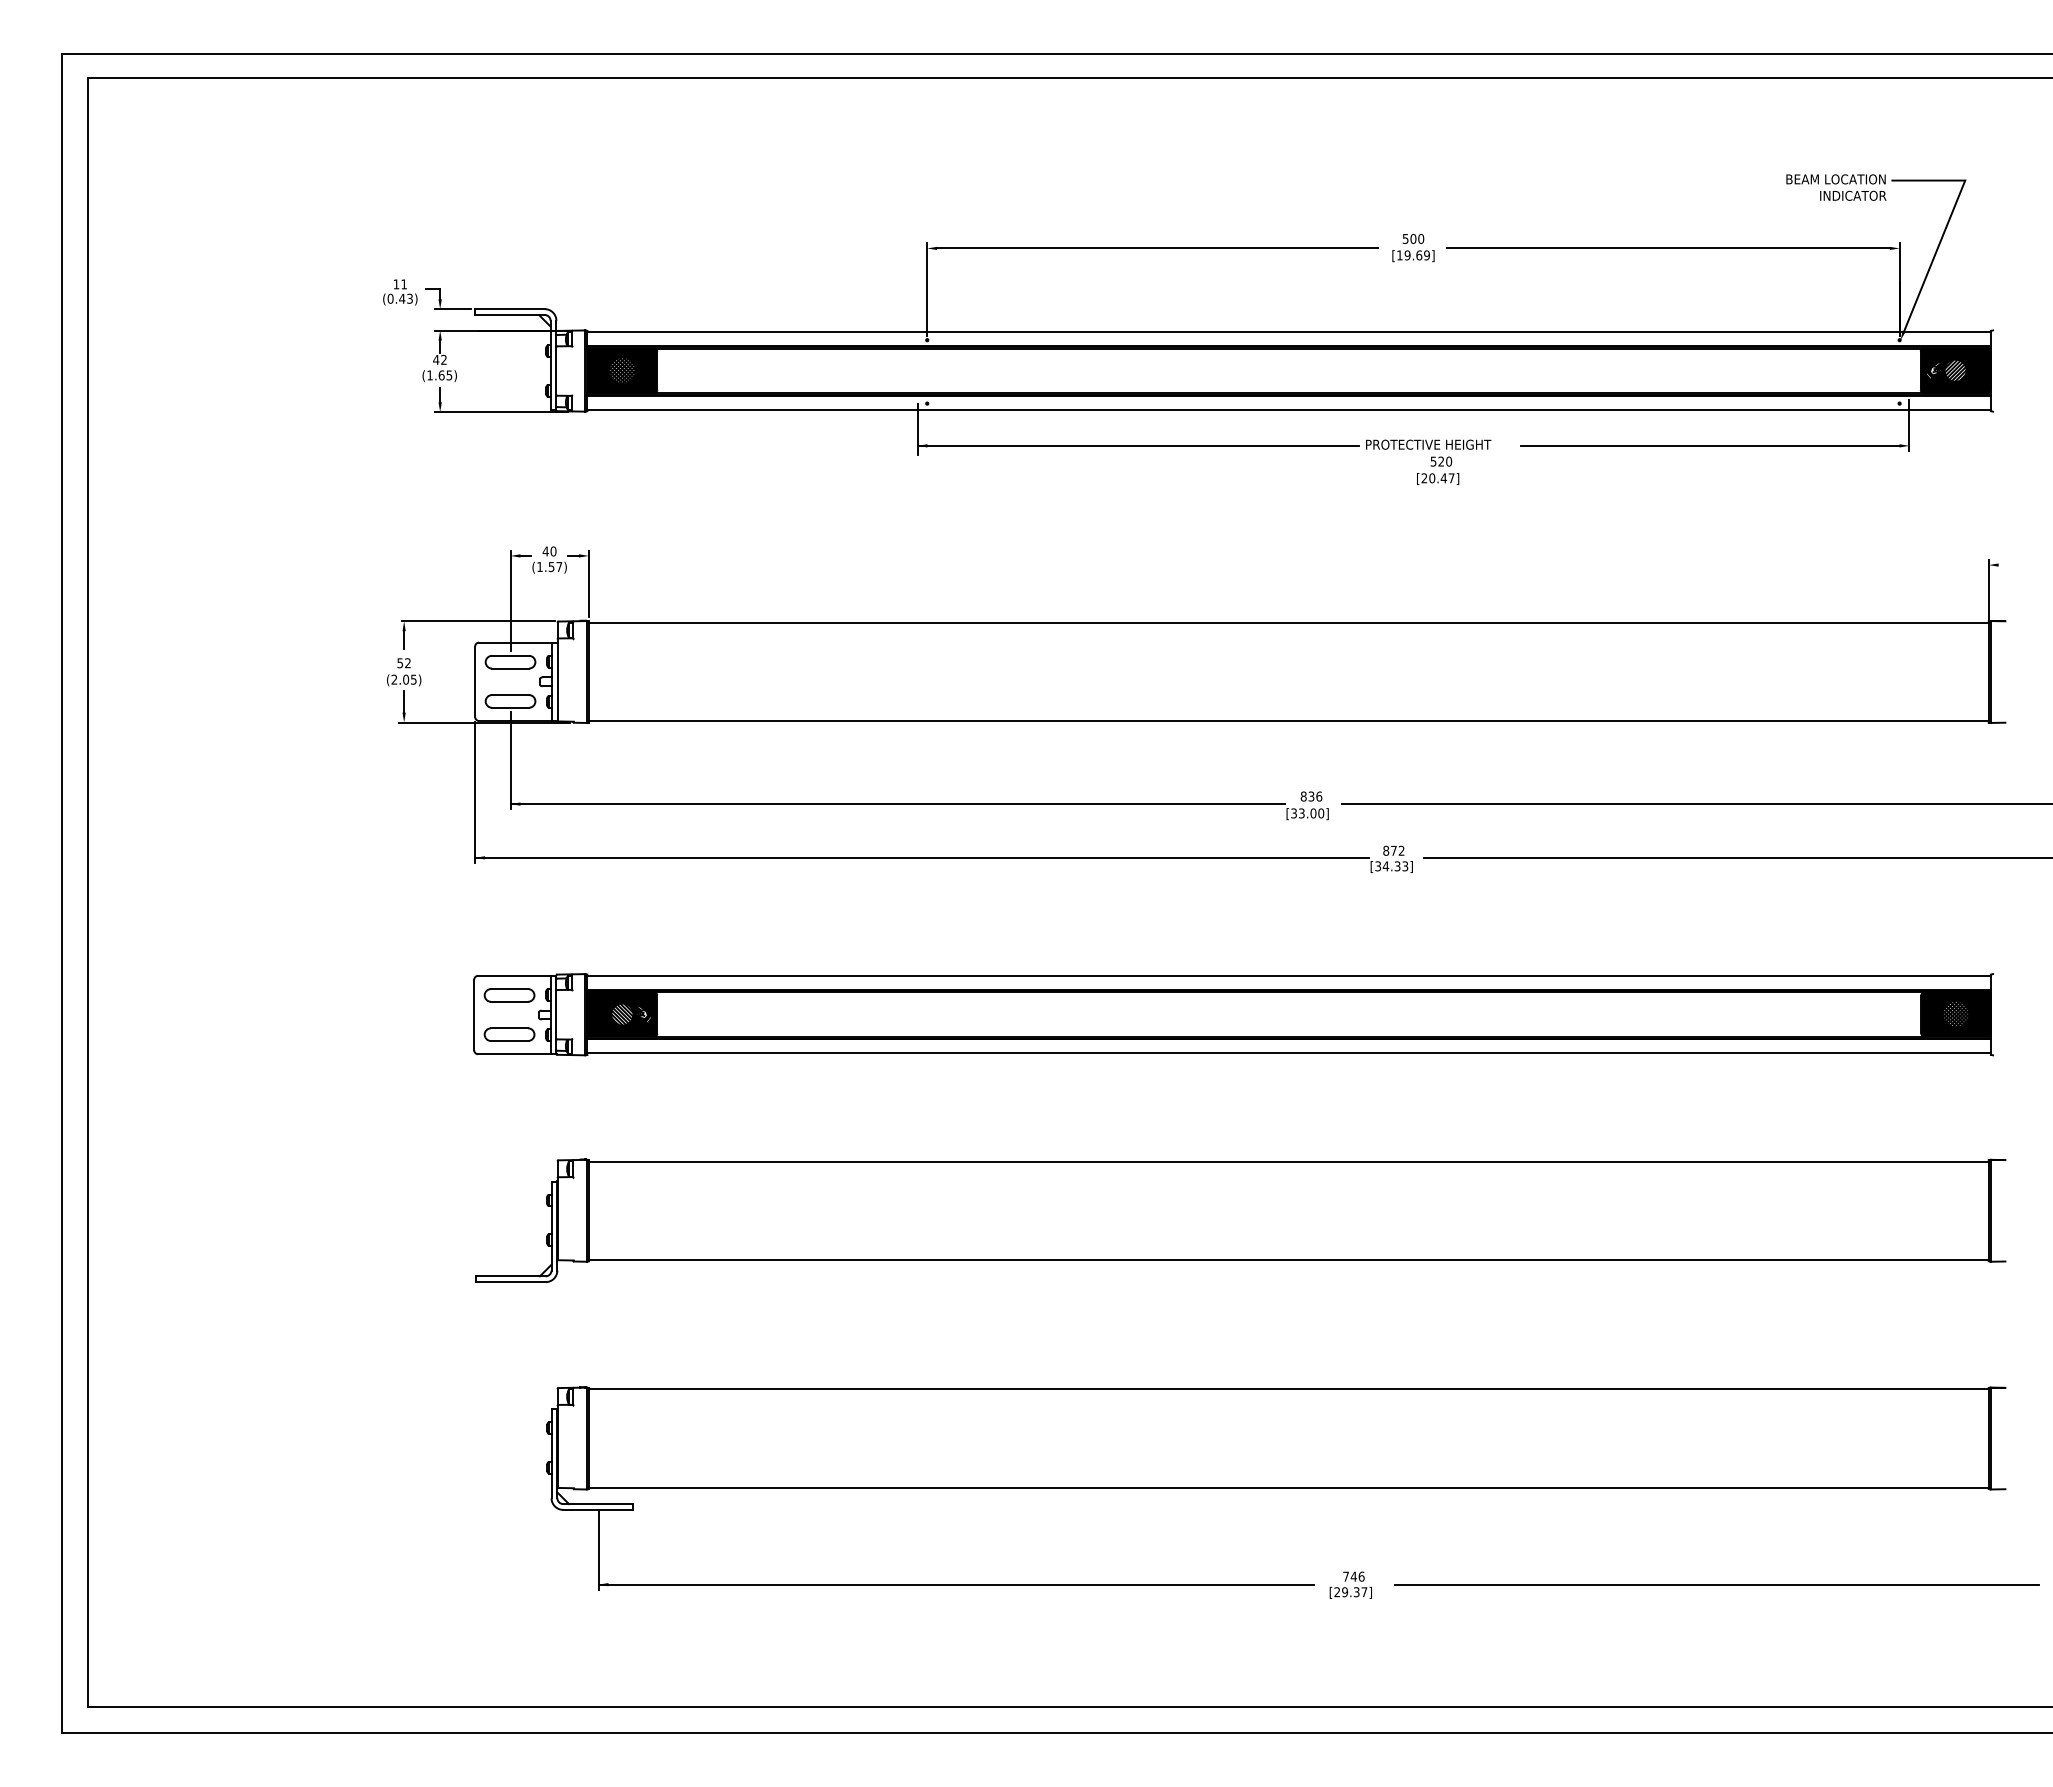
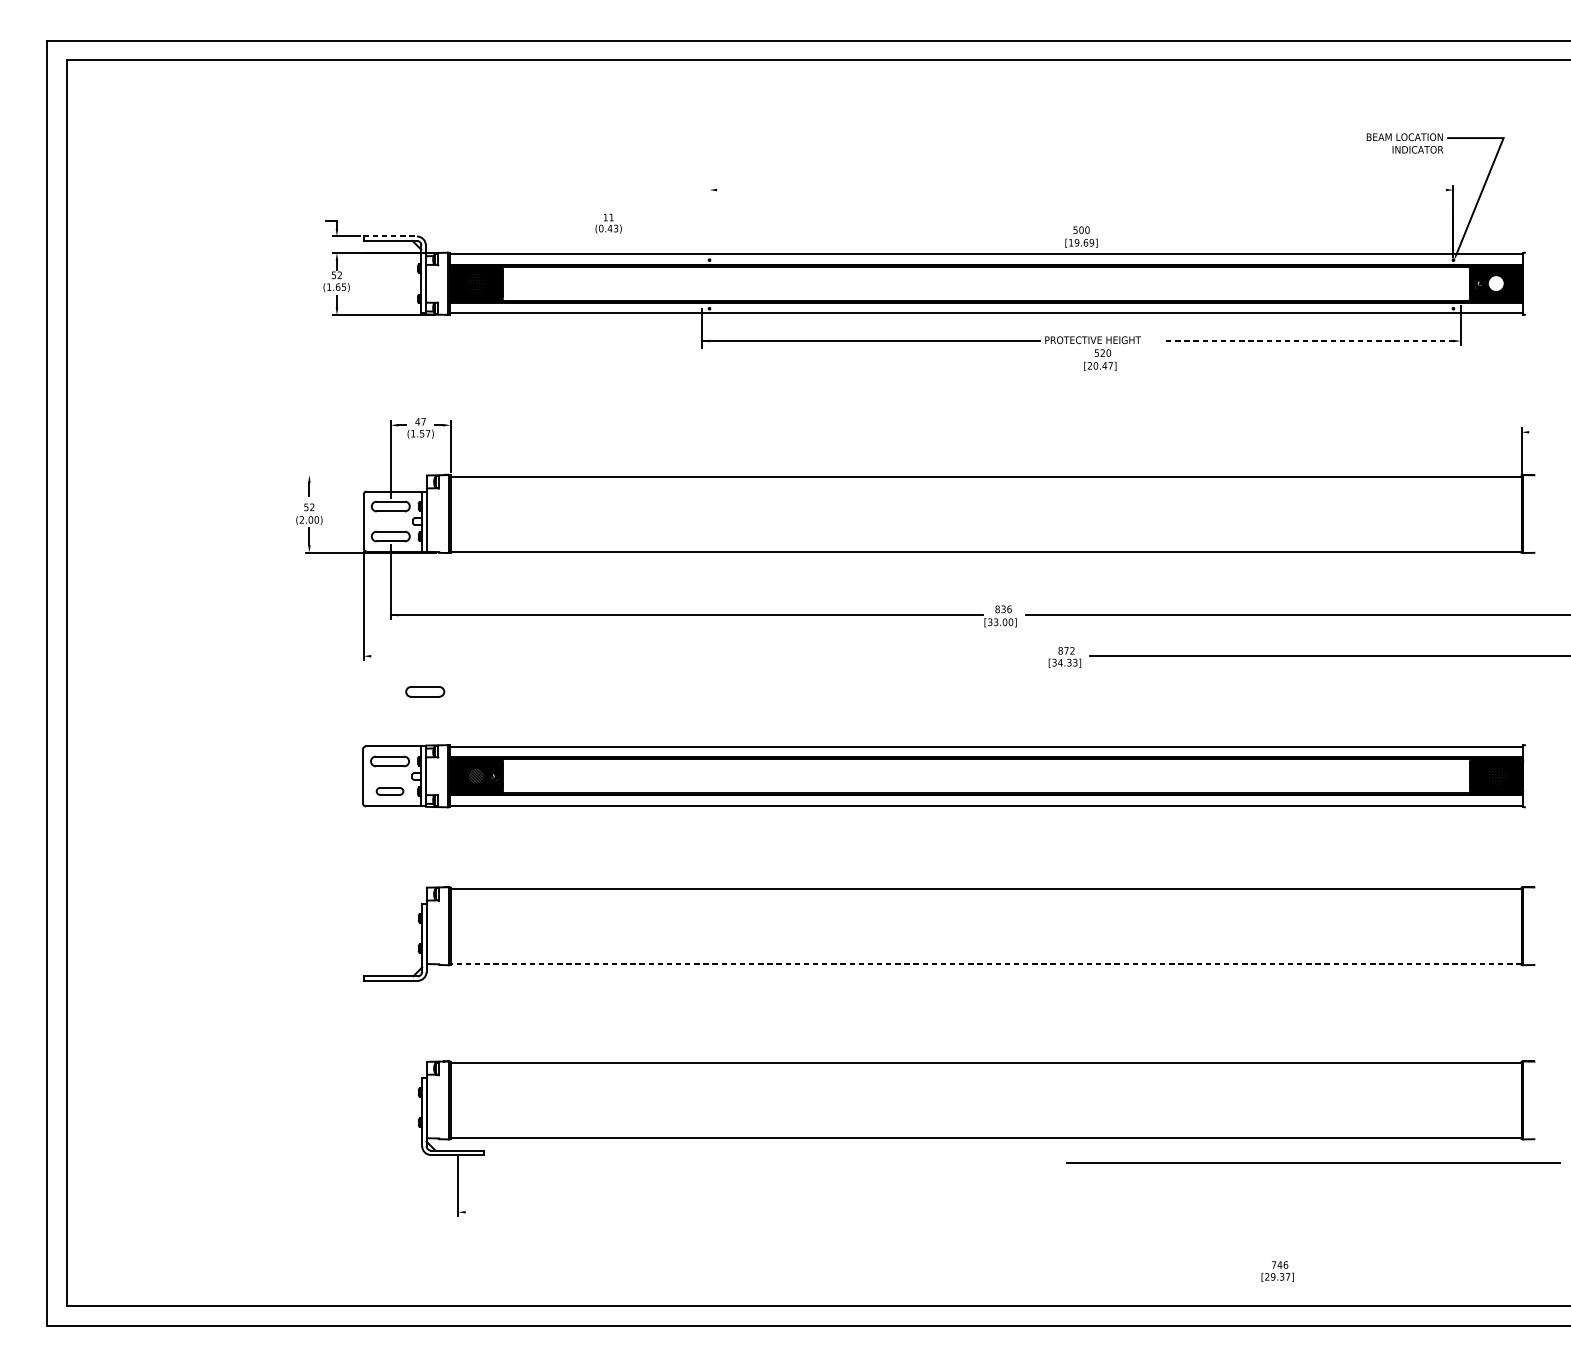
line: (1157, 248) -> (885, 190), removed
text: (1413, 248) -> (1081, 237), moved
line: (1668, 248) -> (1276, 190), removed
line: (927, 289) -> (709, 221), removed
text: (400, 292) -> (608, 223), moved
line: (509, 309) -> (389, 236), solid -> dashed
text: (436, 359) -> (334, 274), 42 -> 52
hatch: (1955, 370) -> (1496, 283), removed
line: (1710, 445) -> (1308, 340), solid -> dashed
text: (553, 551) -> (423, 421), 40 -> 47
line: (478, 621) -> (366, 475), removed
text: (413, 679) -> (316, 519), (2.05) -> (2.00)
line: (921, 857) -> (705, 655), removed
part: (555, 904) -> (425, 691), added
part: (509, 1034) -> (389, 791), size x0.7
line: (1288, 1259) -> (985, 963), solid -> dashed
line: (955, 1584) -> (731, 1212), removed
text: (1350, 1584) -> (1277, 1271), moved
line: (1716, 1584) -> (1313, 1163), moved

